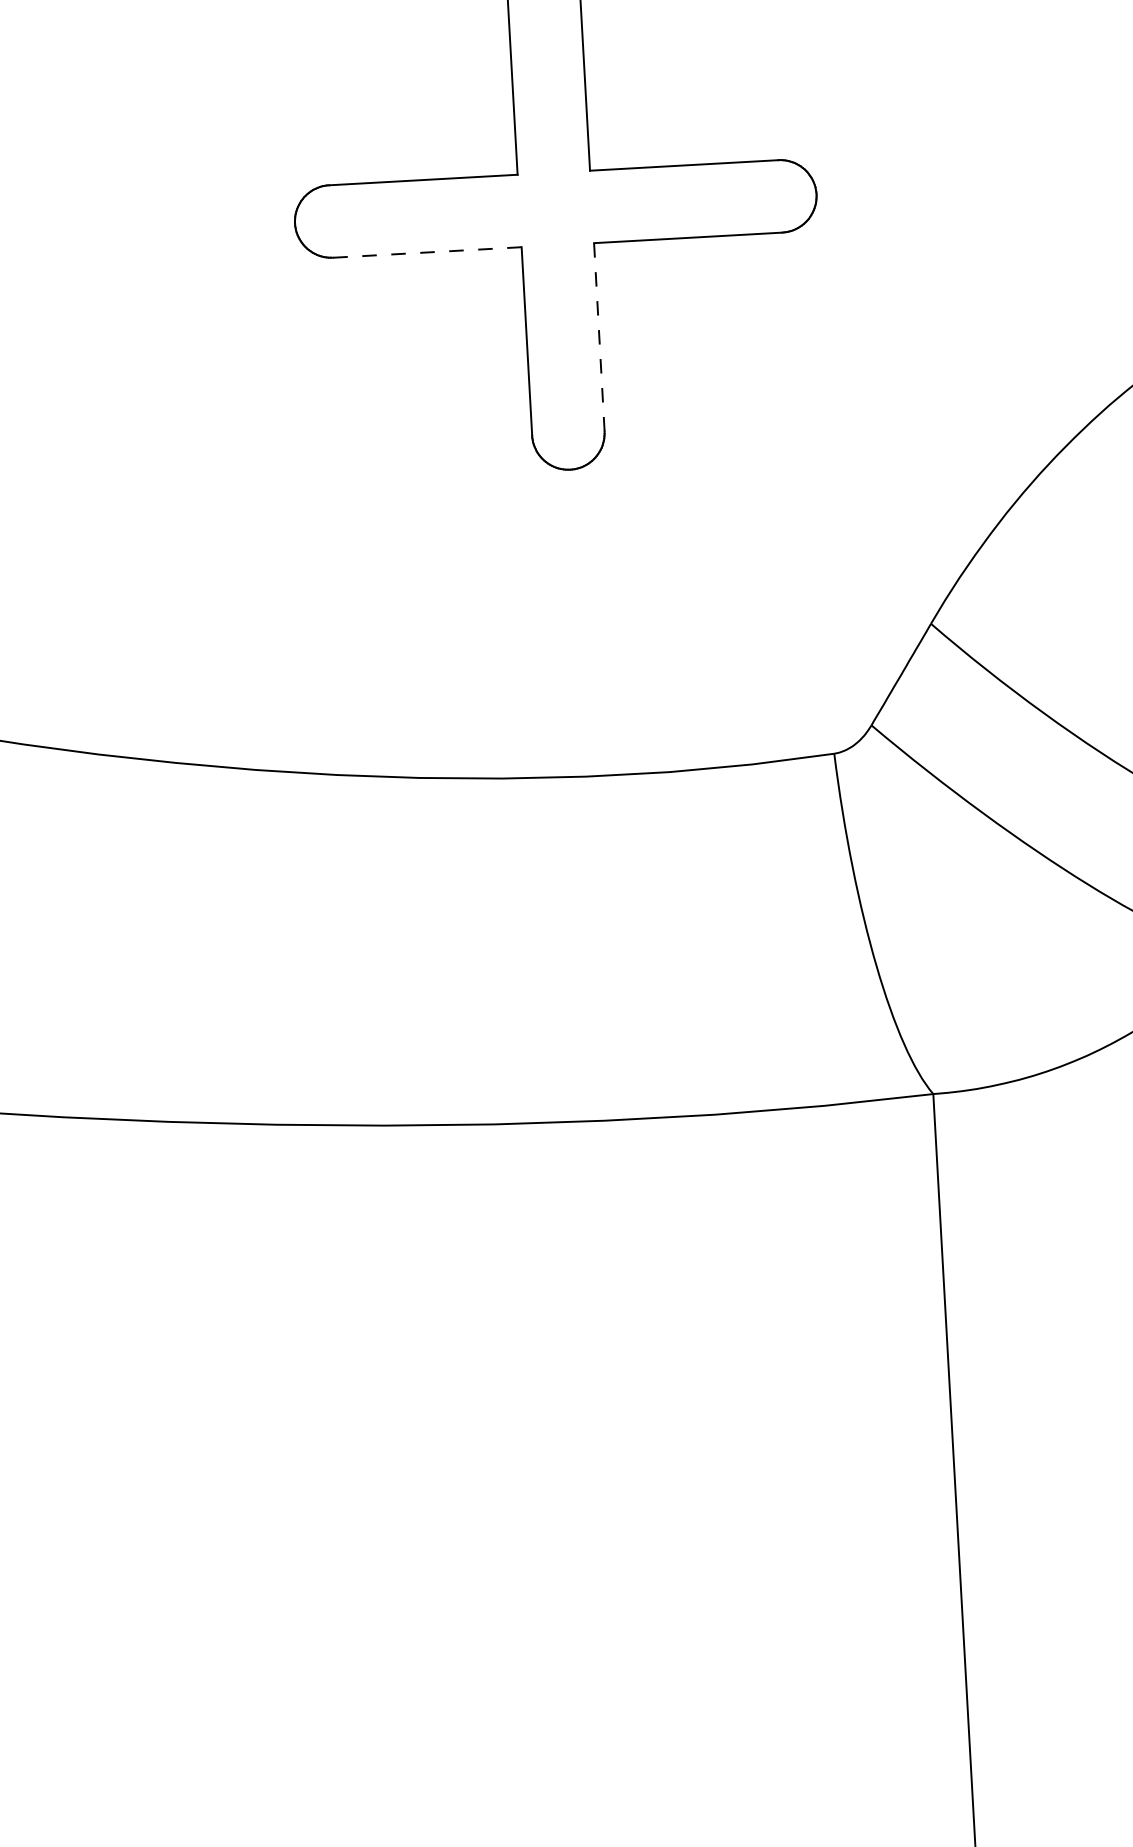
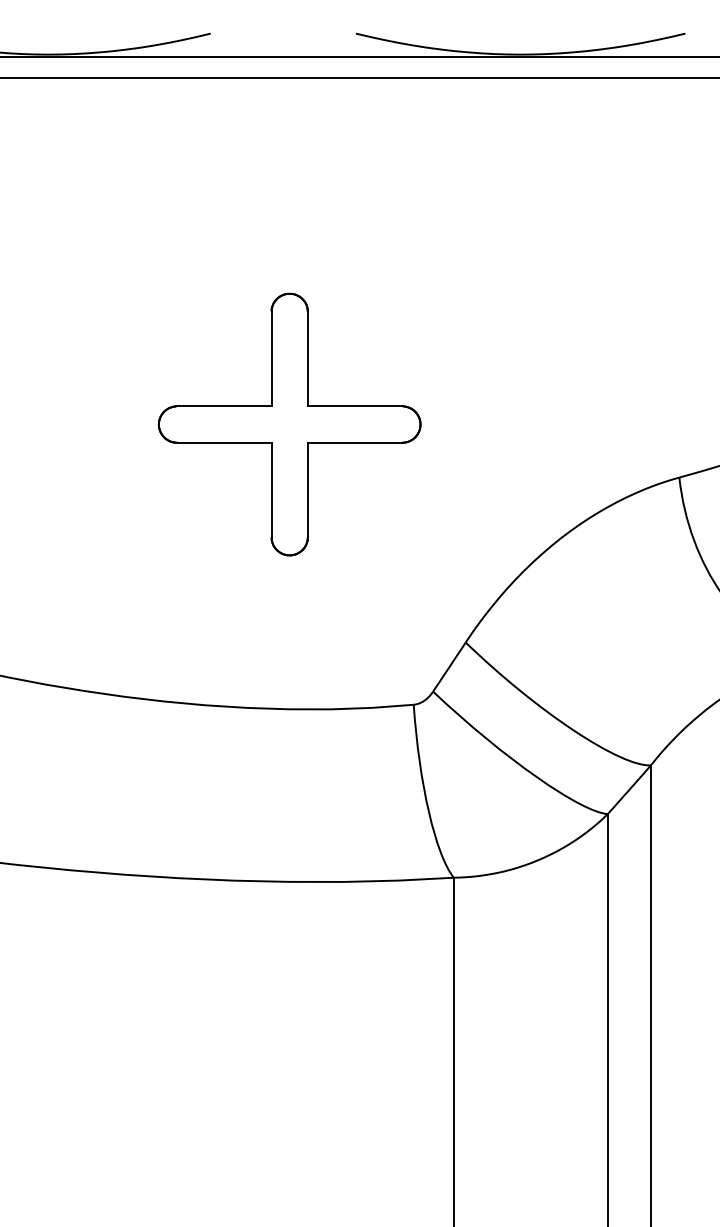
line: (427, 251) -> (224, 442), dashed -> solid
line: (598, 338) -> (307, 490), dashed -> solid

